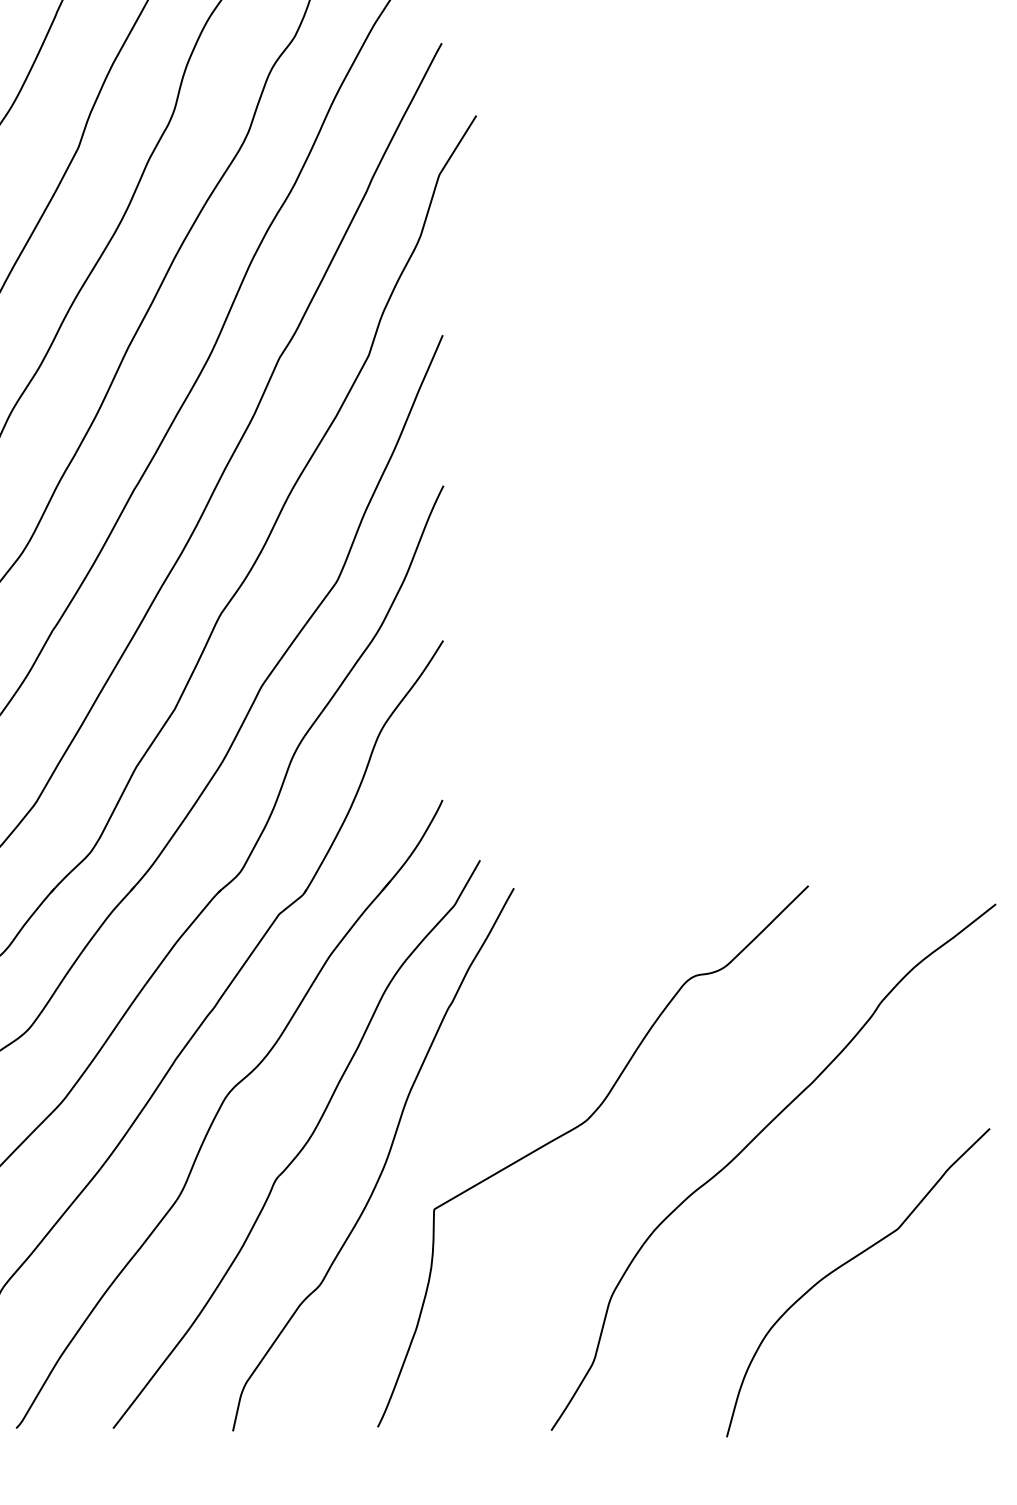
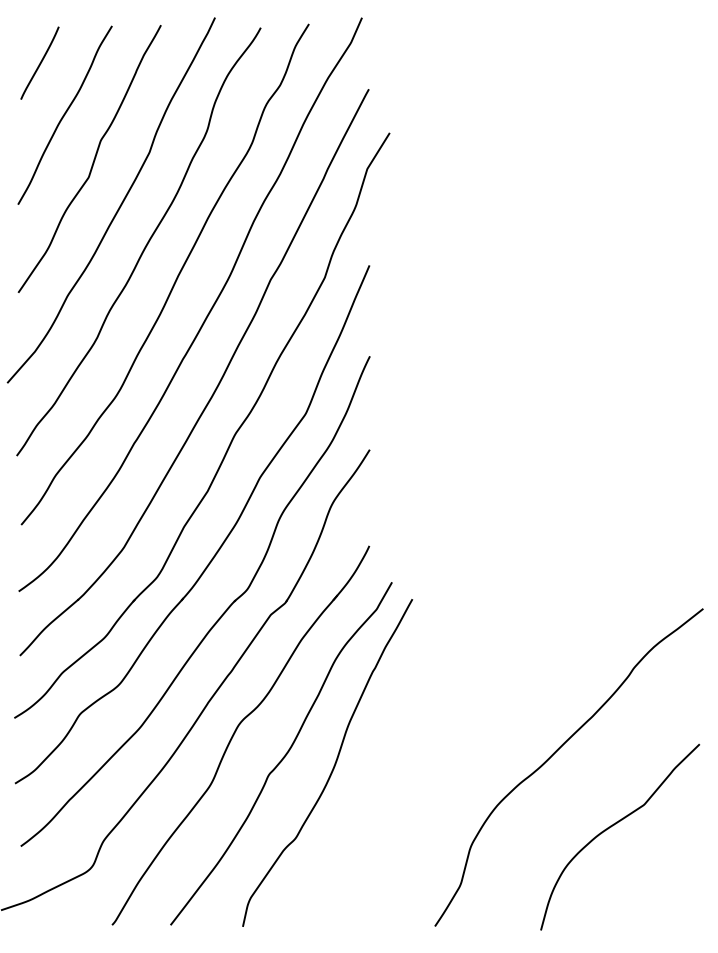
curve: (576, 1129) -> (450, 744), removed

